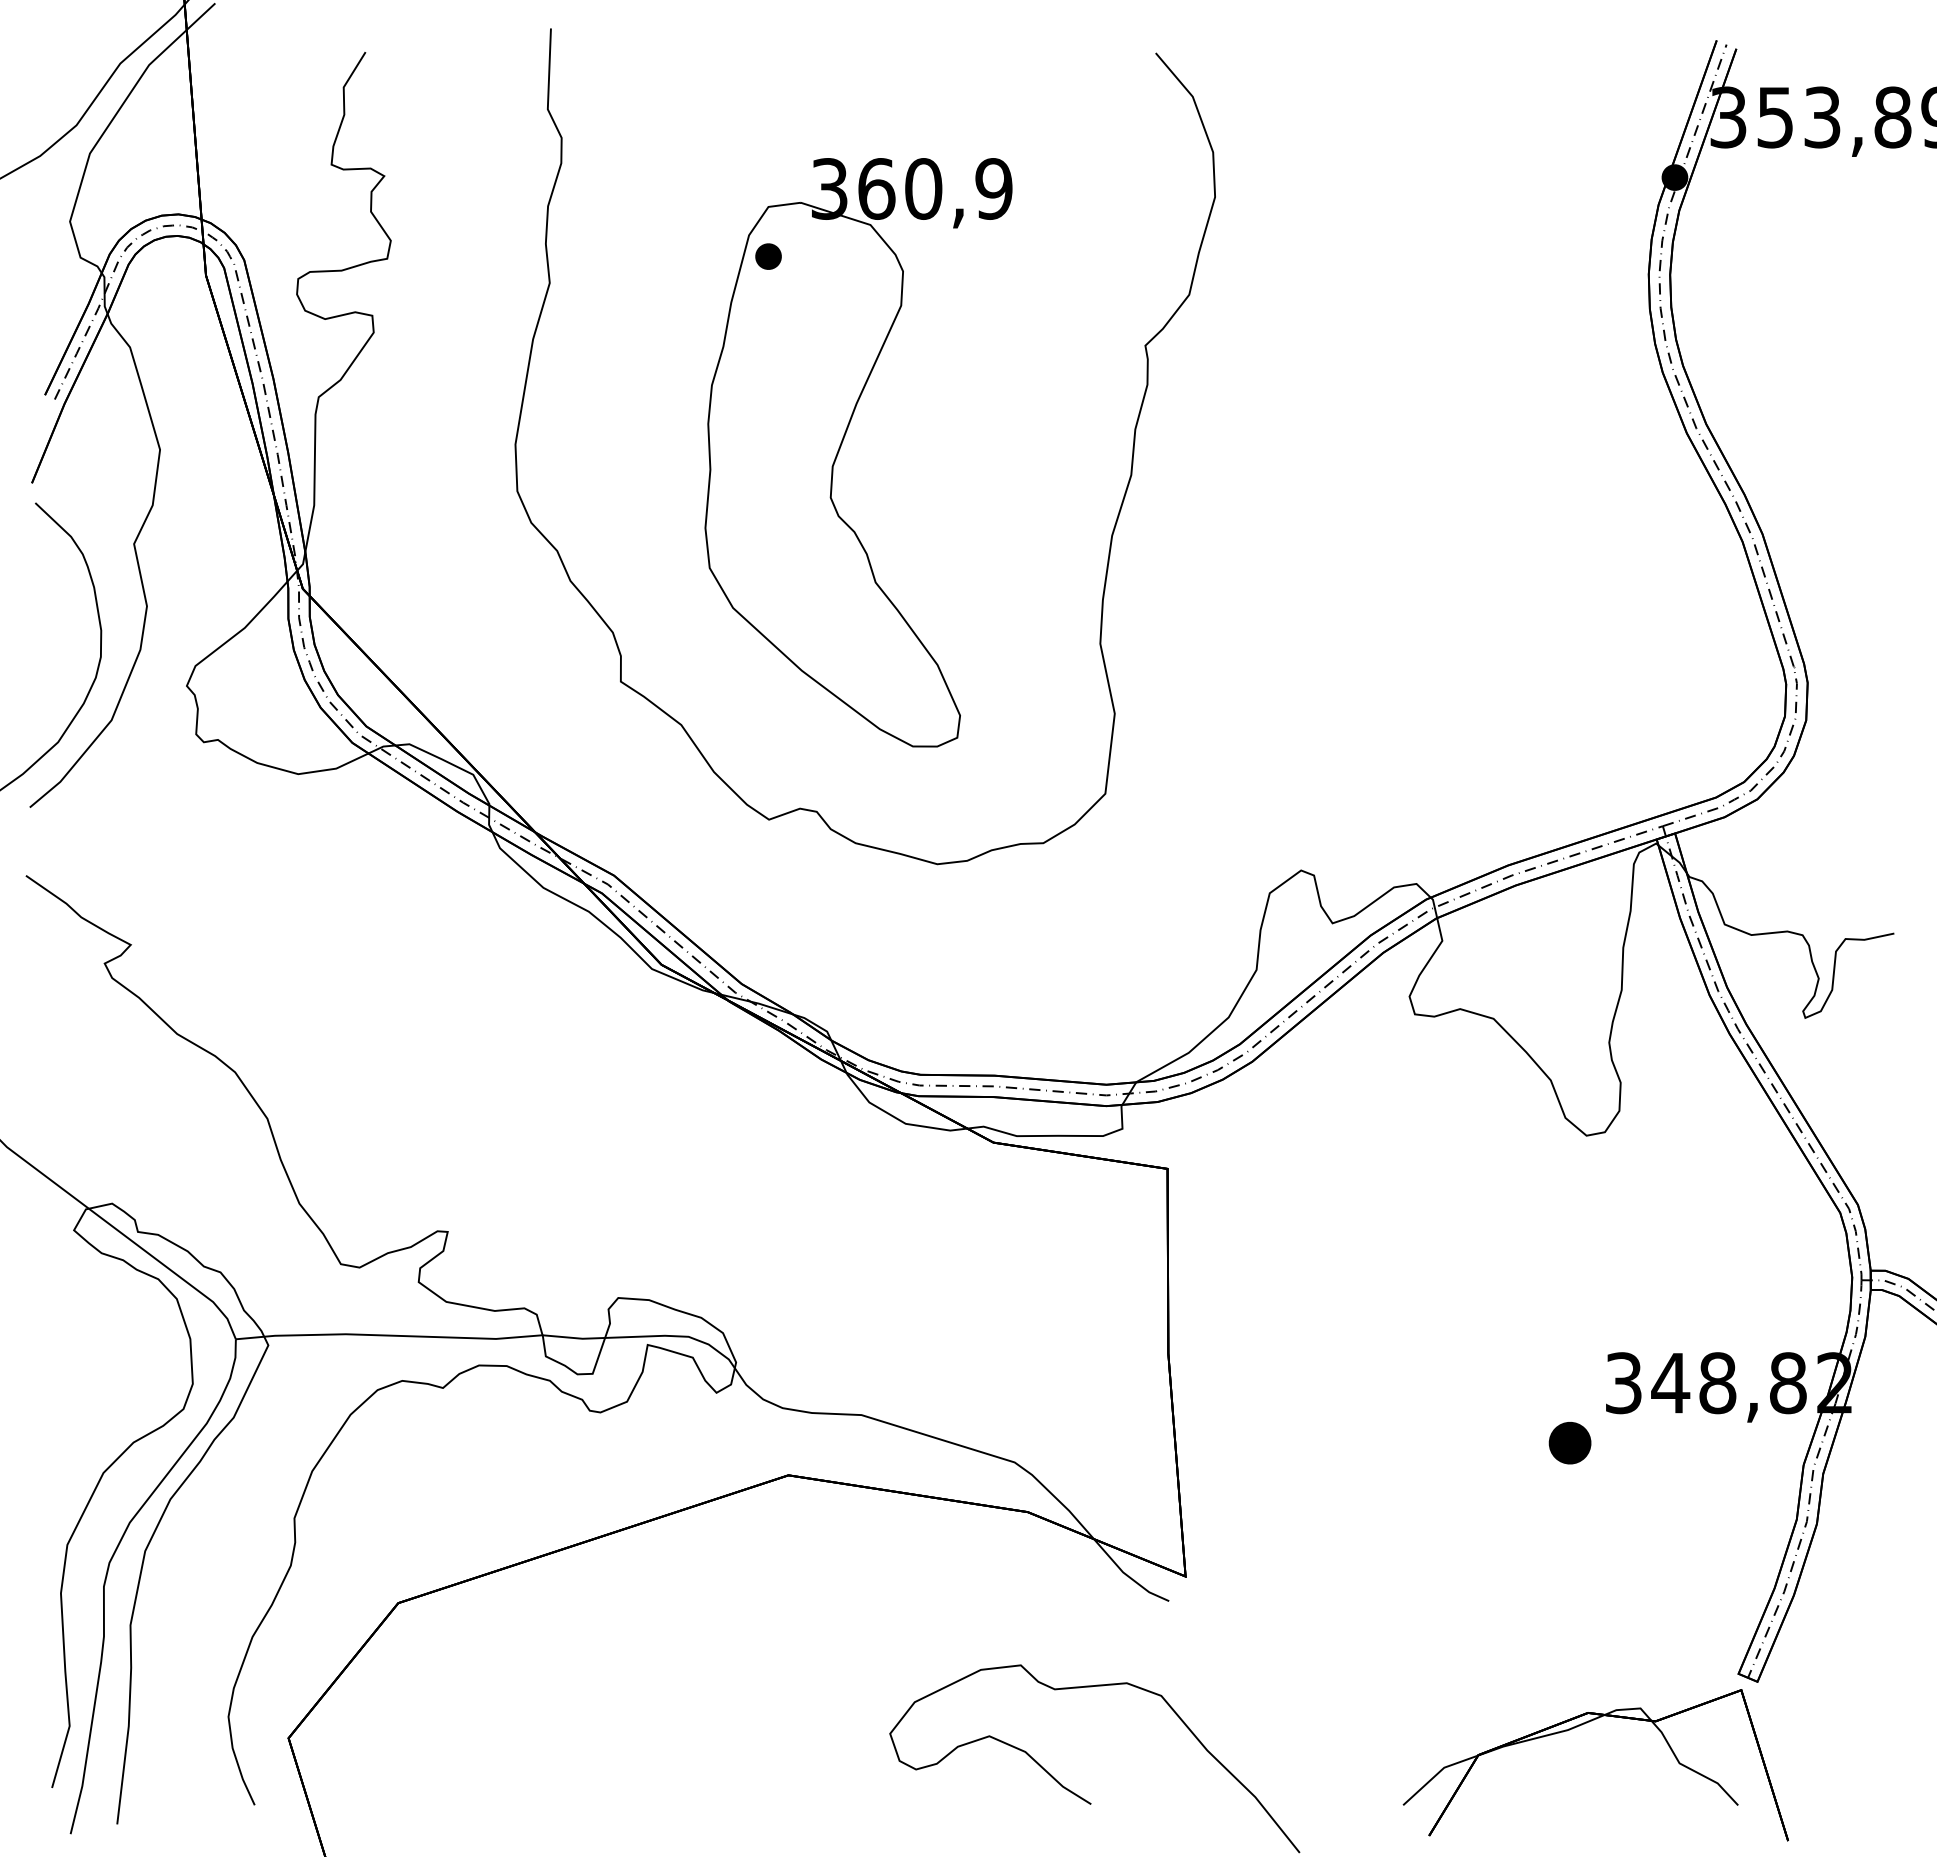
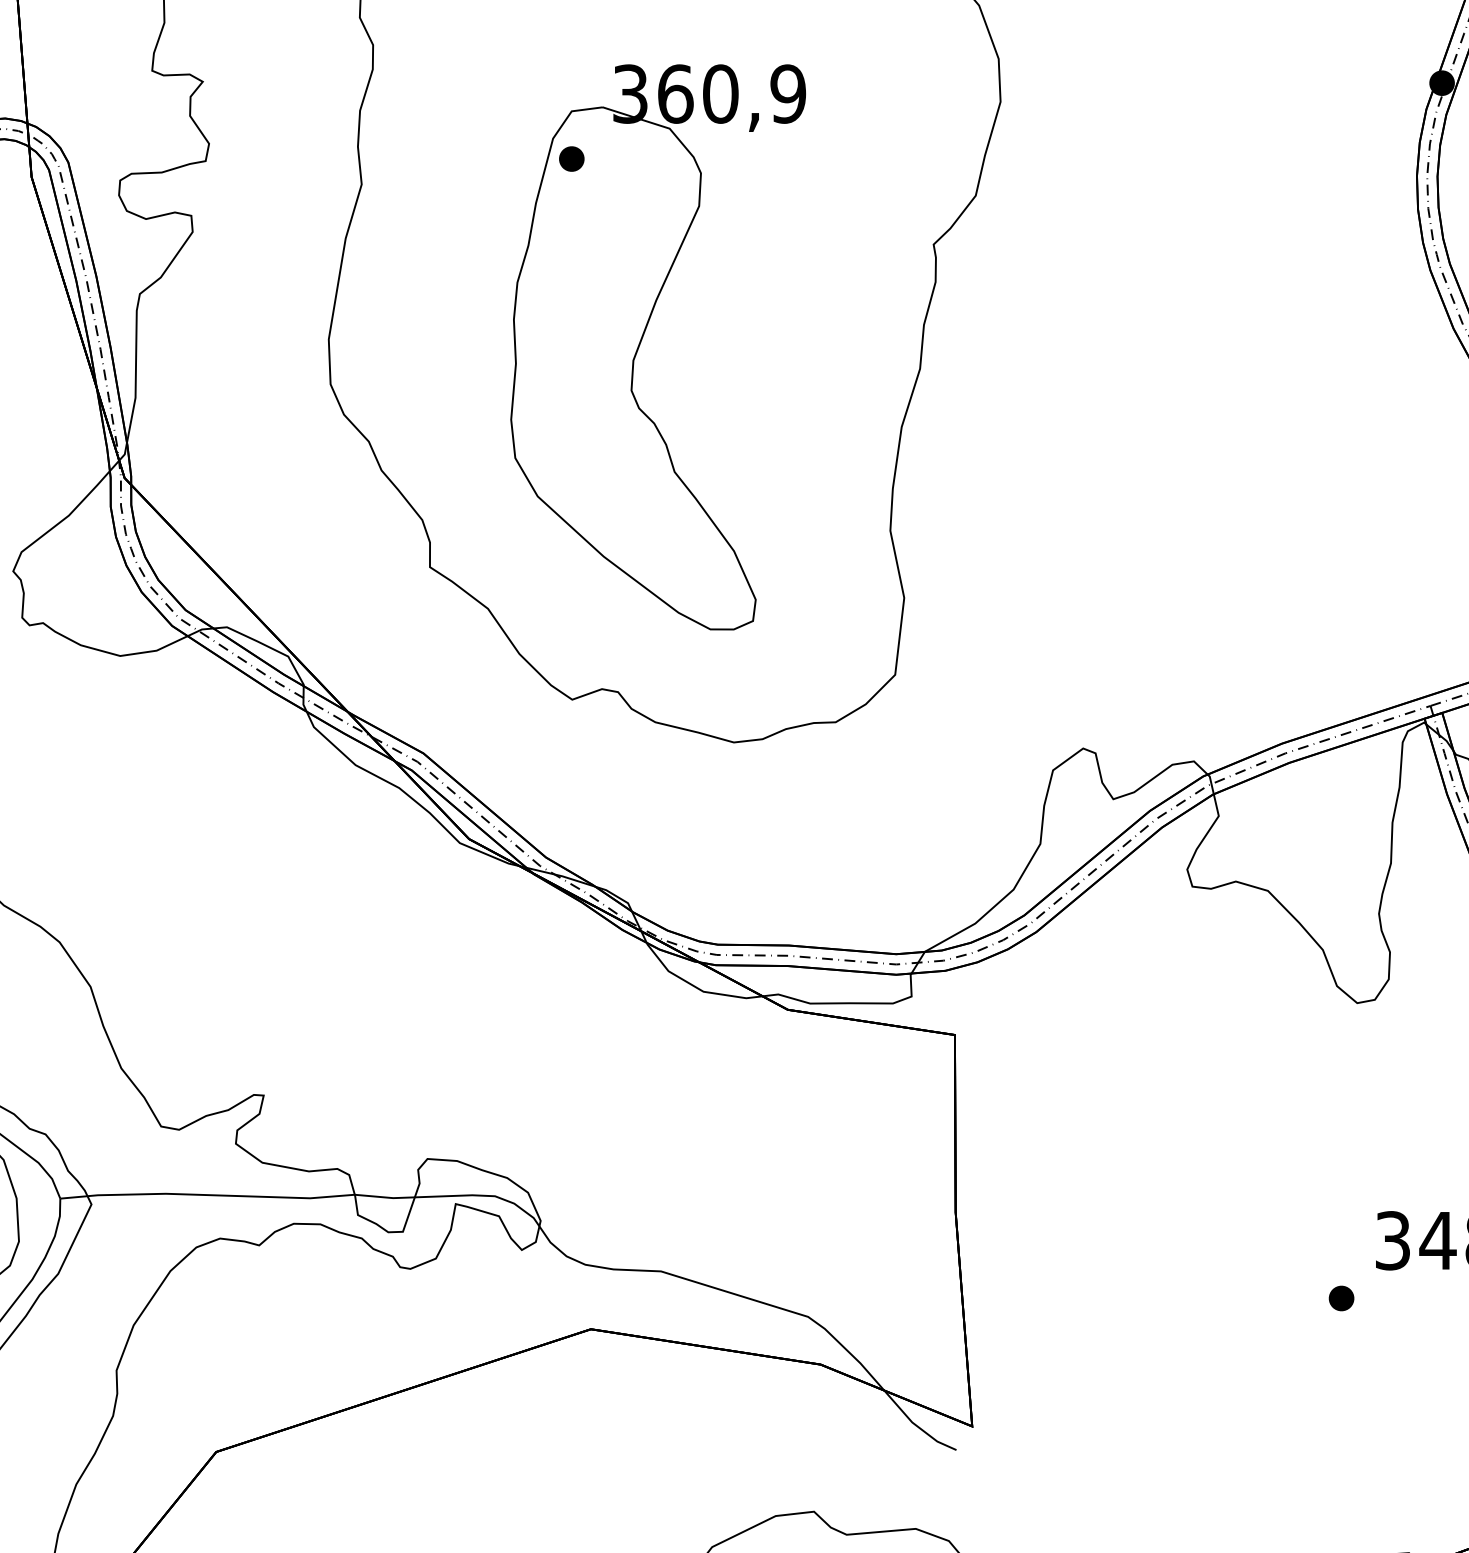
part: (1570, 1443) -> (1341, 1298), size x0.62

